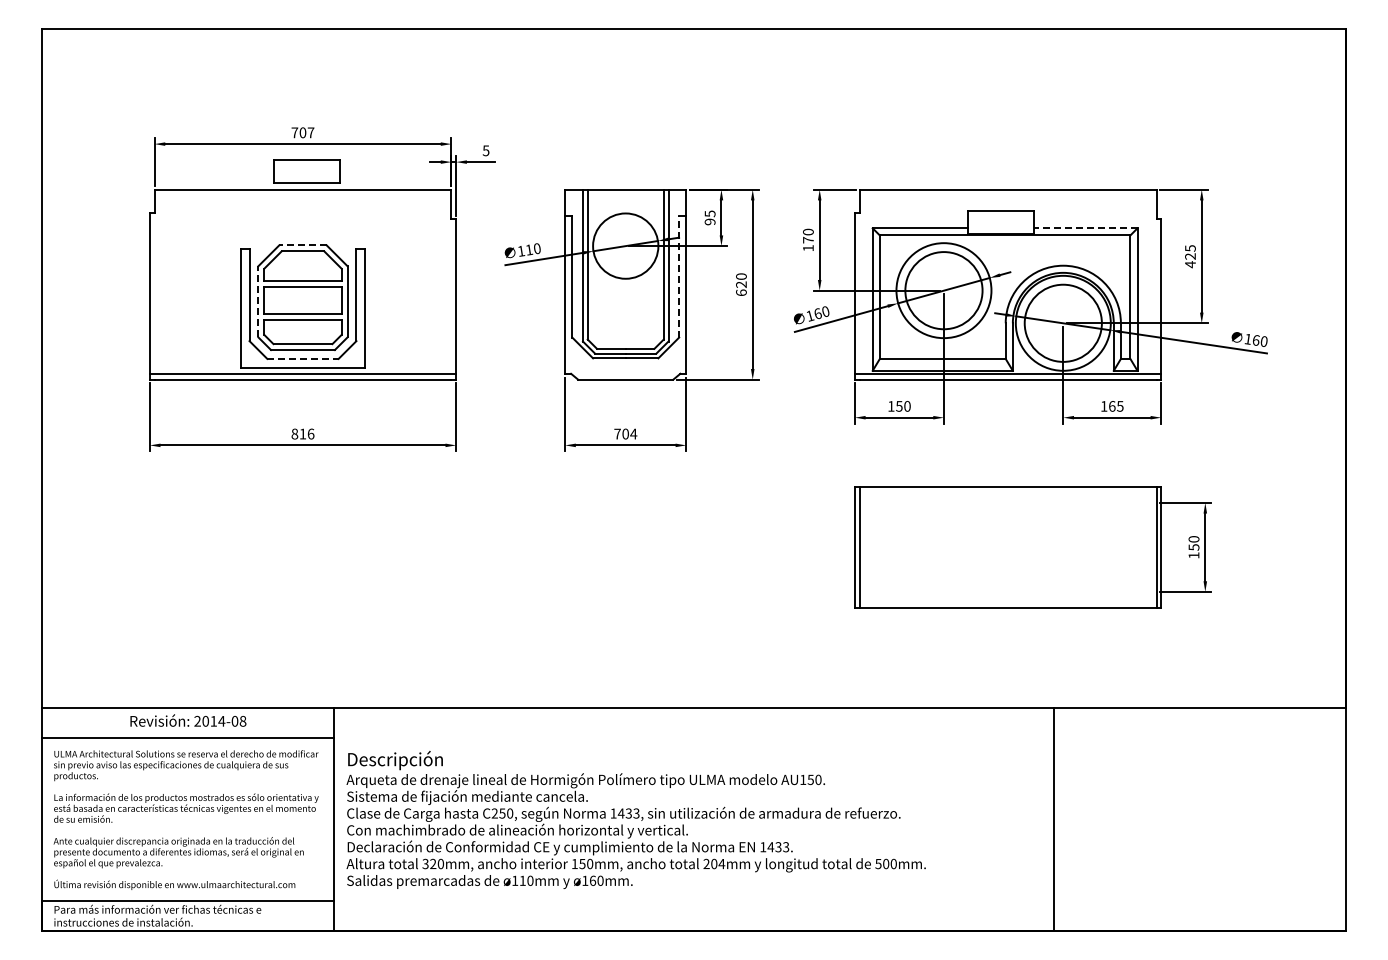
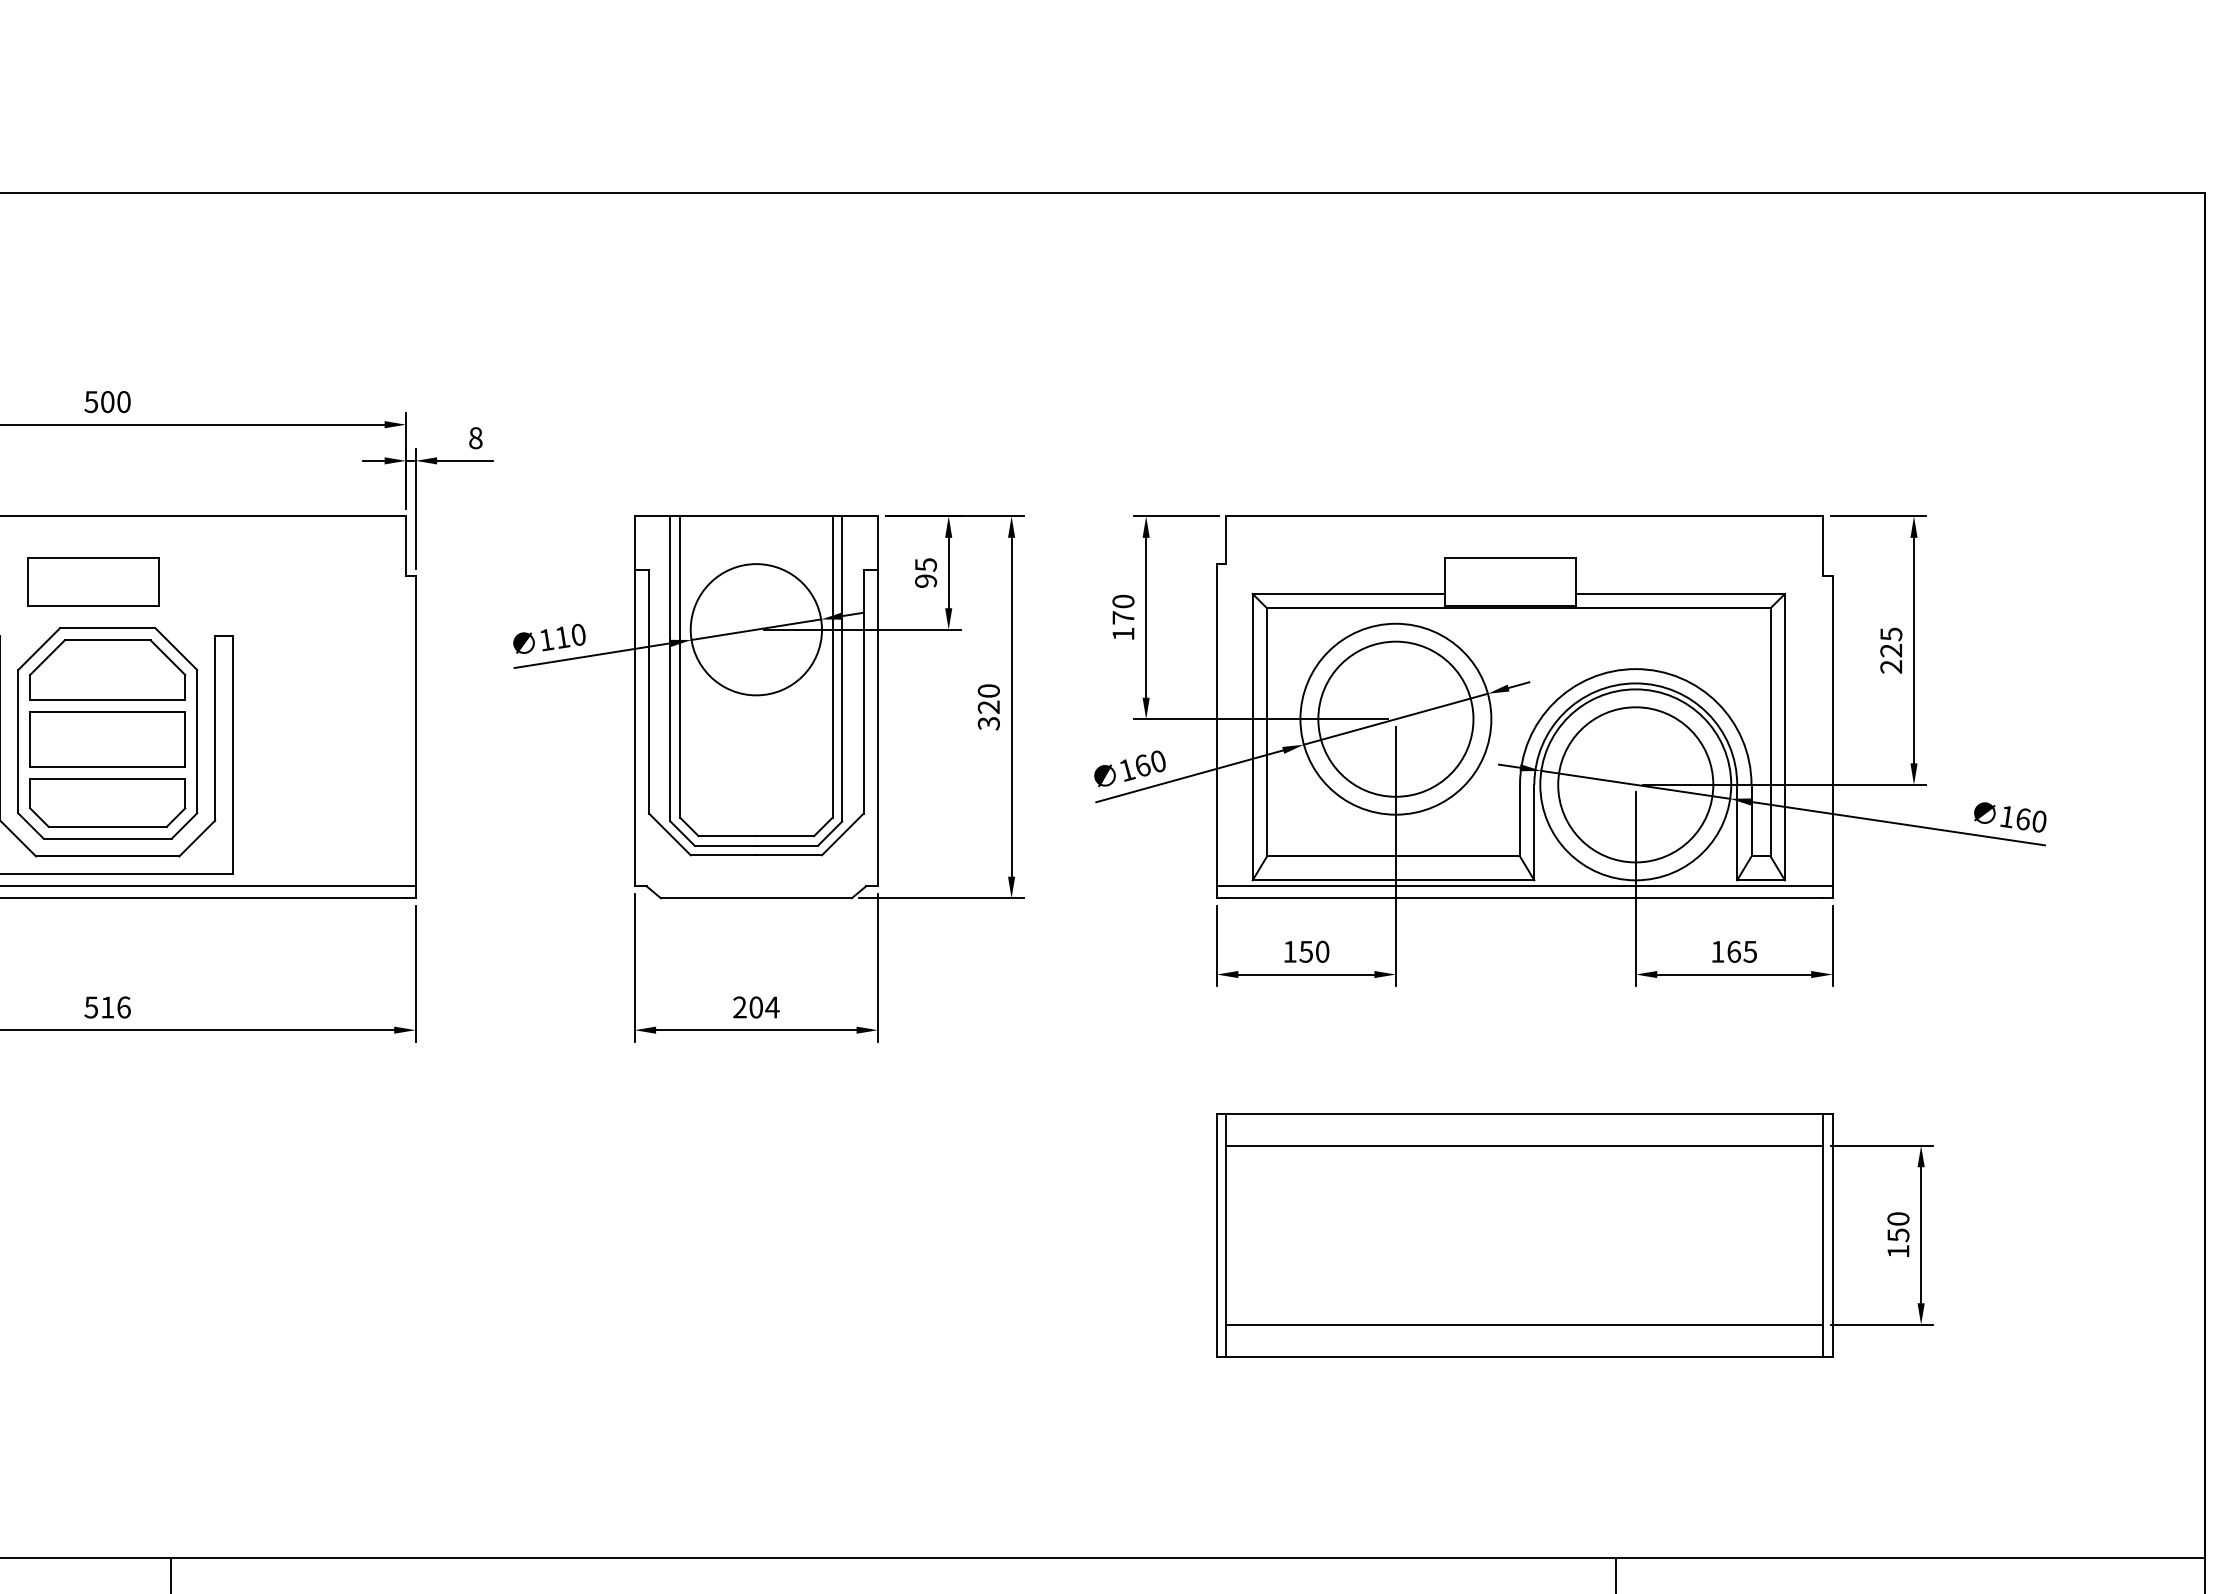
text: (302, 132) -> (106, 401), 707 -> 500
text: (485, 150) -> (474, 437), 5 -> 8
part: (306, 171) -> (92, 582), moved
line: (1085, 228) -> (1680, 594), dashed -> solid
line: (302, 245) -> (106, 628), dashed -> solid
text: (1190, 264) -> (1891, 666), 425 -> 225
line: (679, 277) -> (864, 692), dashed -> solid
text: (741, 292) -> (989, 722), 620 -> 320
line: (258, 301) -> (18, 741), dashed -> solid
line: (302, 358) -> (106, 855), dashed -> solid
text: (294, 433) -> (90, 1006), 816 -> 516
text: (617, 433) -> (739, 1006), 704 -> 204
line: (1007, 502) -> (1523, 1144), added
line: (1007, 591) -> (1523, 1323), added

